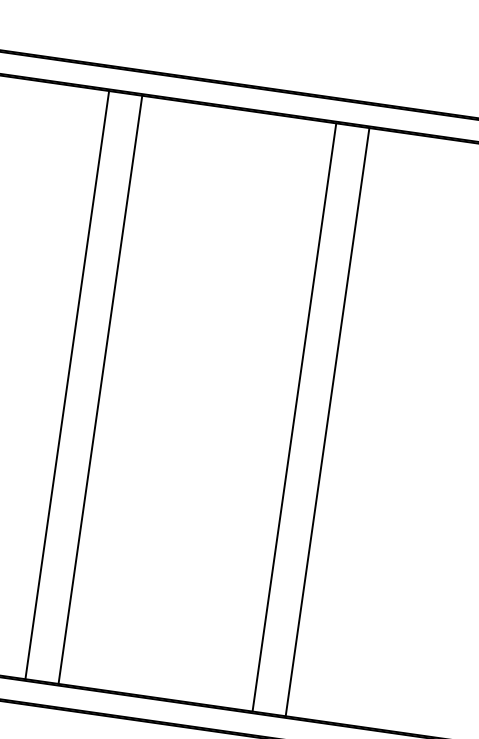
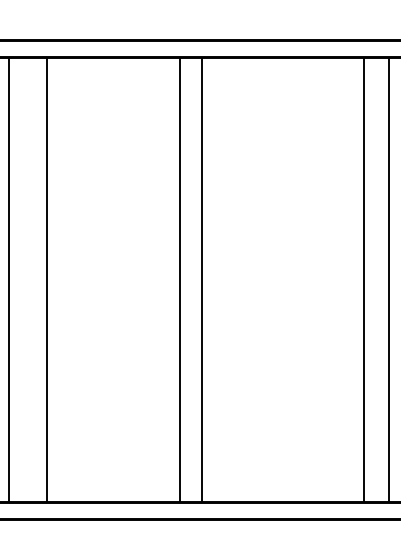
line: (67, 384) -> (8, 279), moved
line: (294, 416) -> (179, 279), moved
line: (327, 421) -> (201, 279), moved

